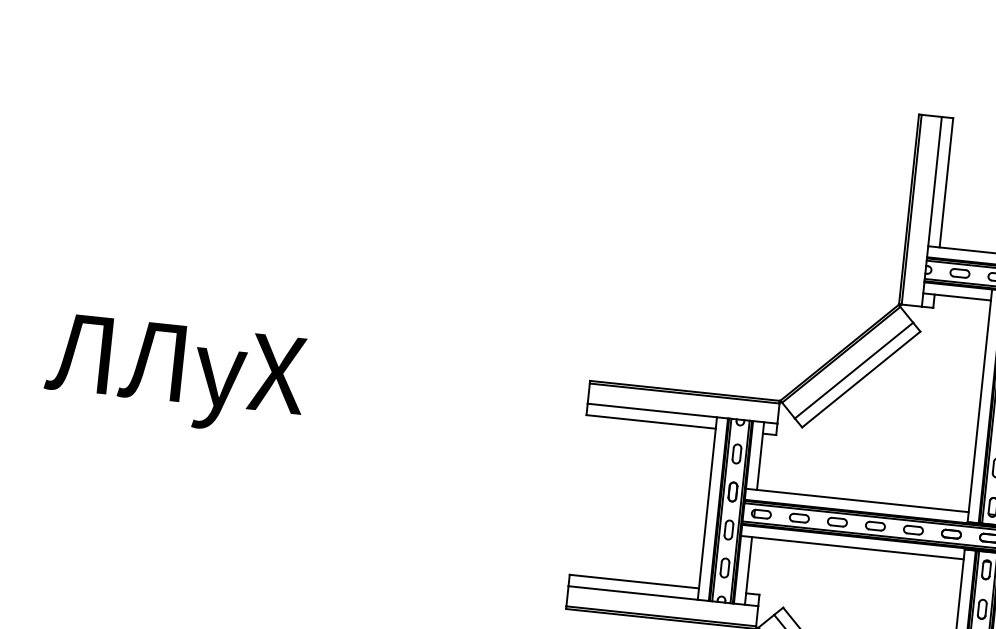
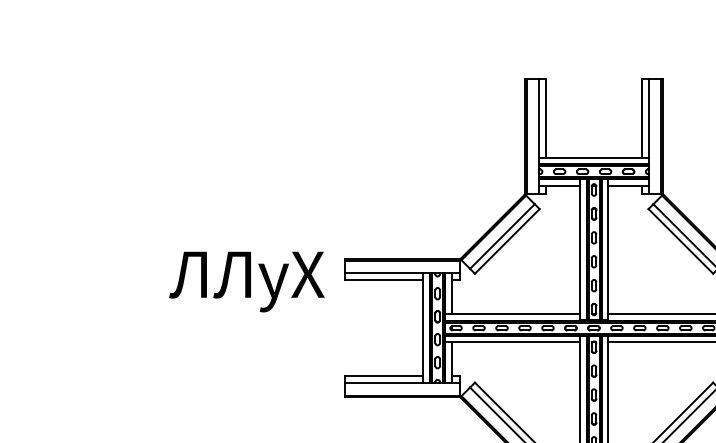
text: (174, 374) -> (246, 281), moved

